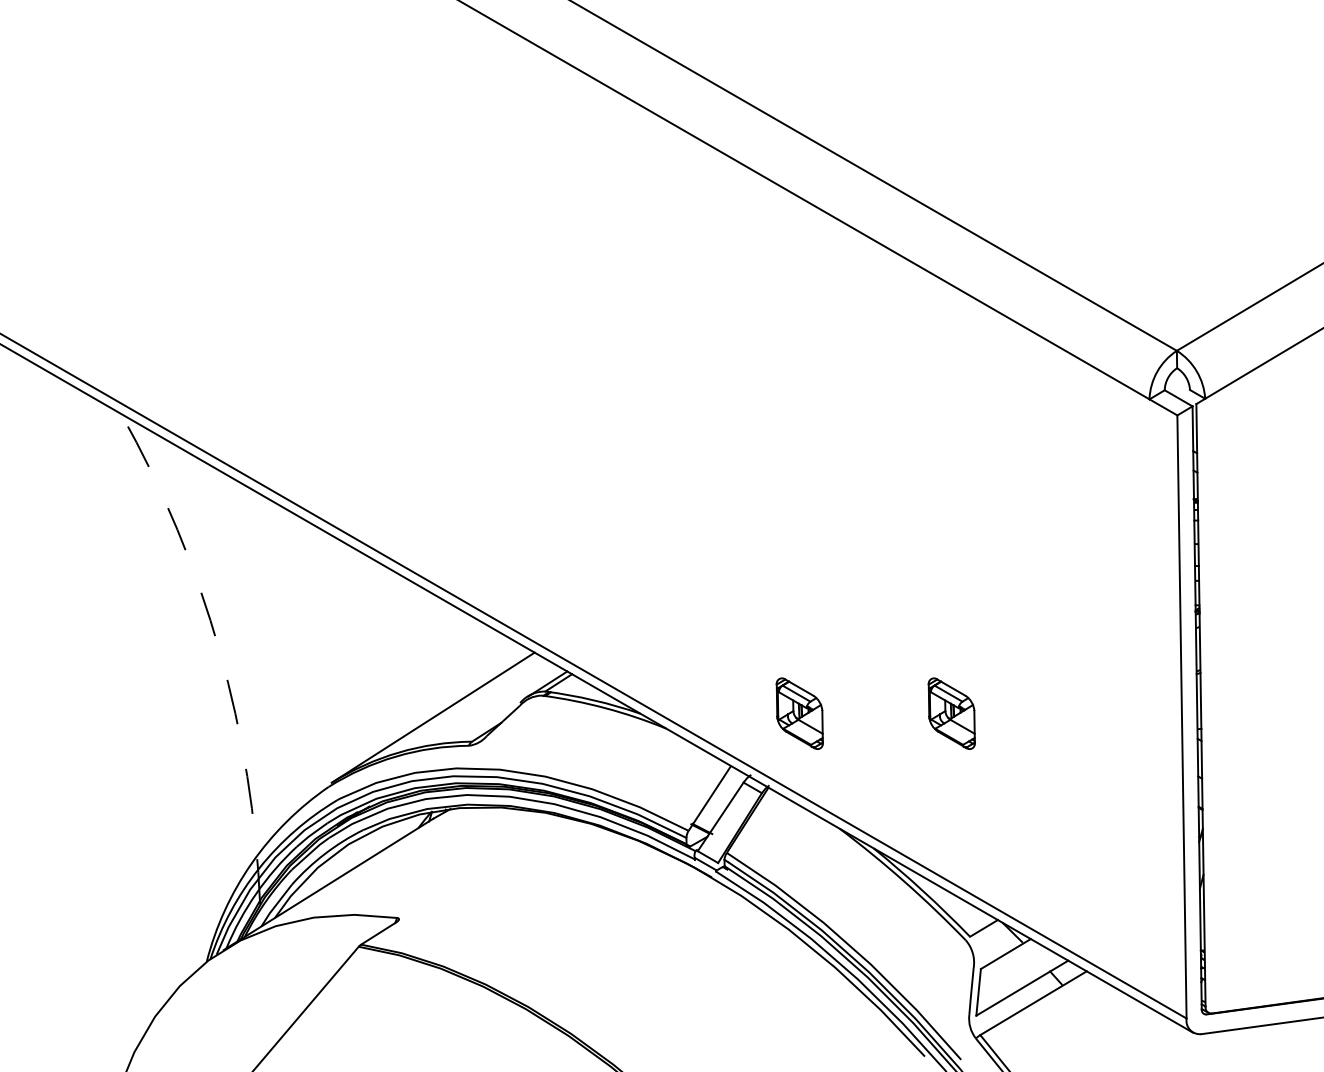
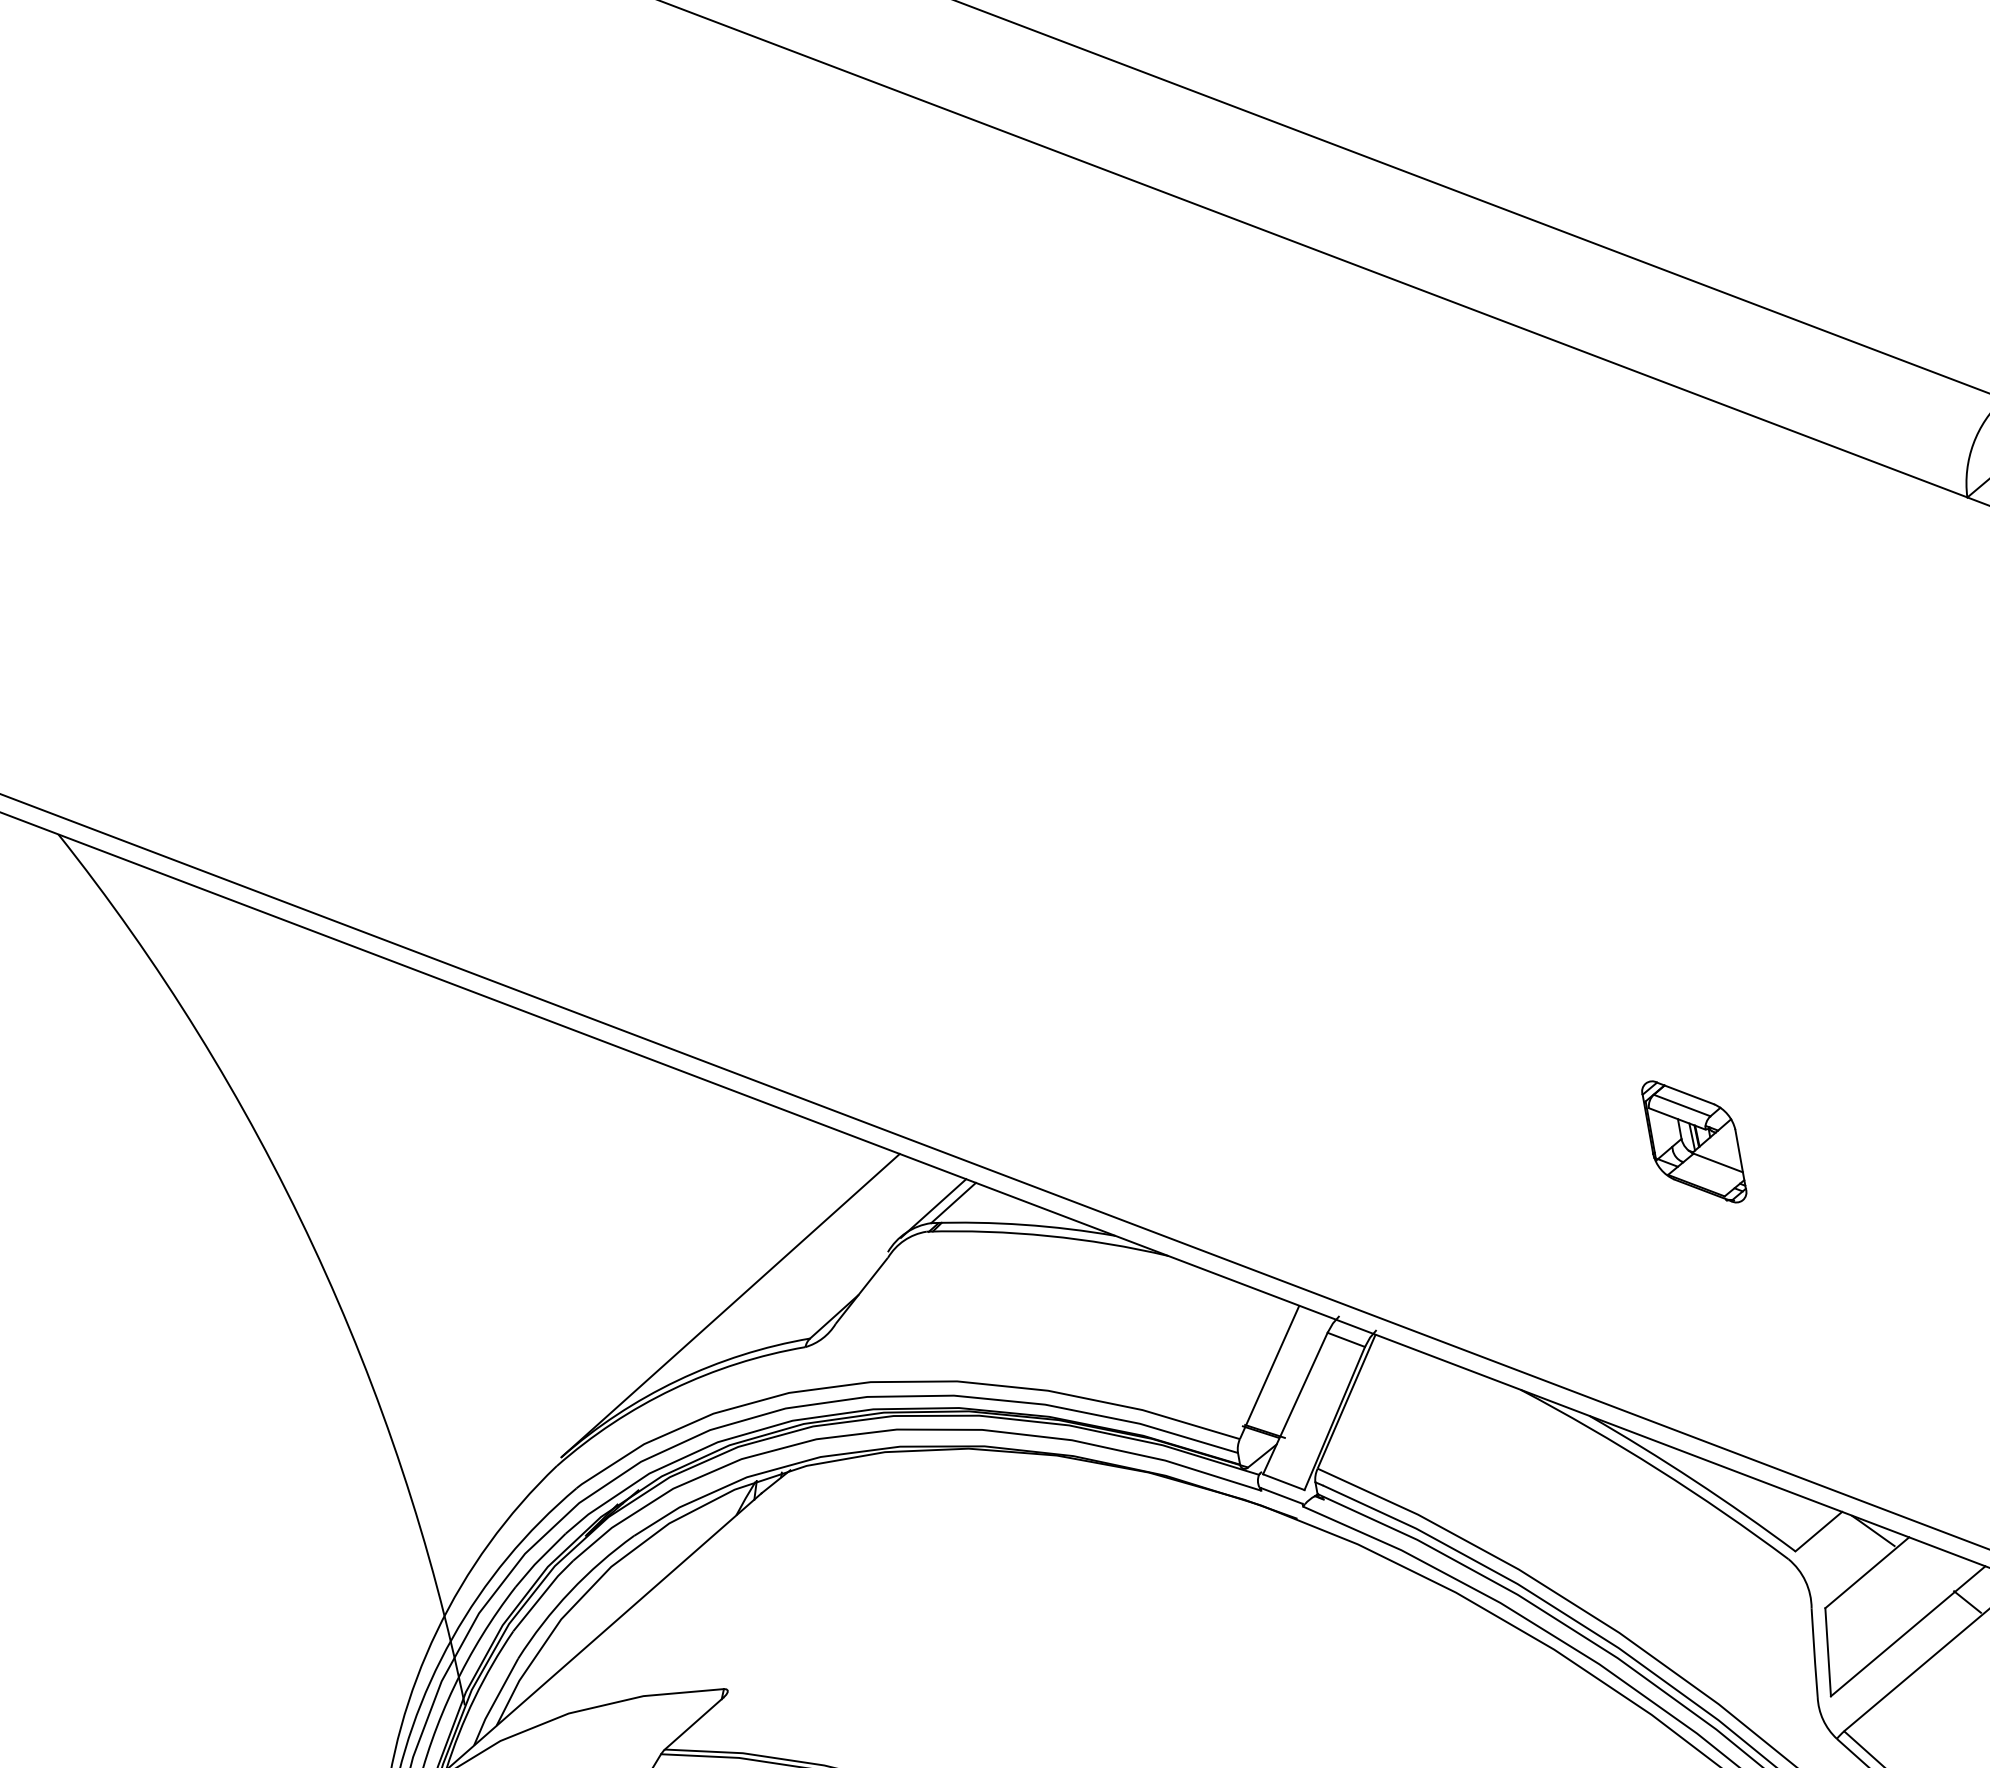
arc: (219, 651) -> (313, 1246), dashed -> solid
part: (799, 713) -> (1410, 1187), removed

